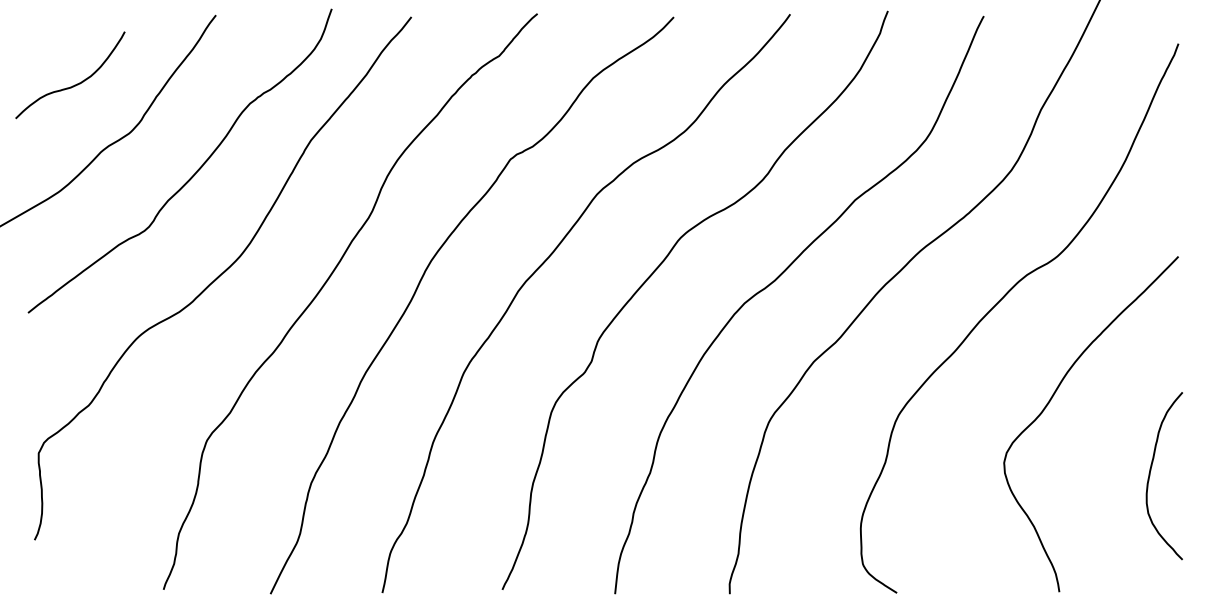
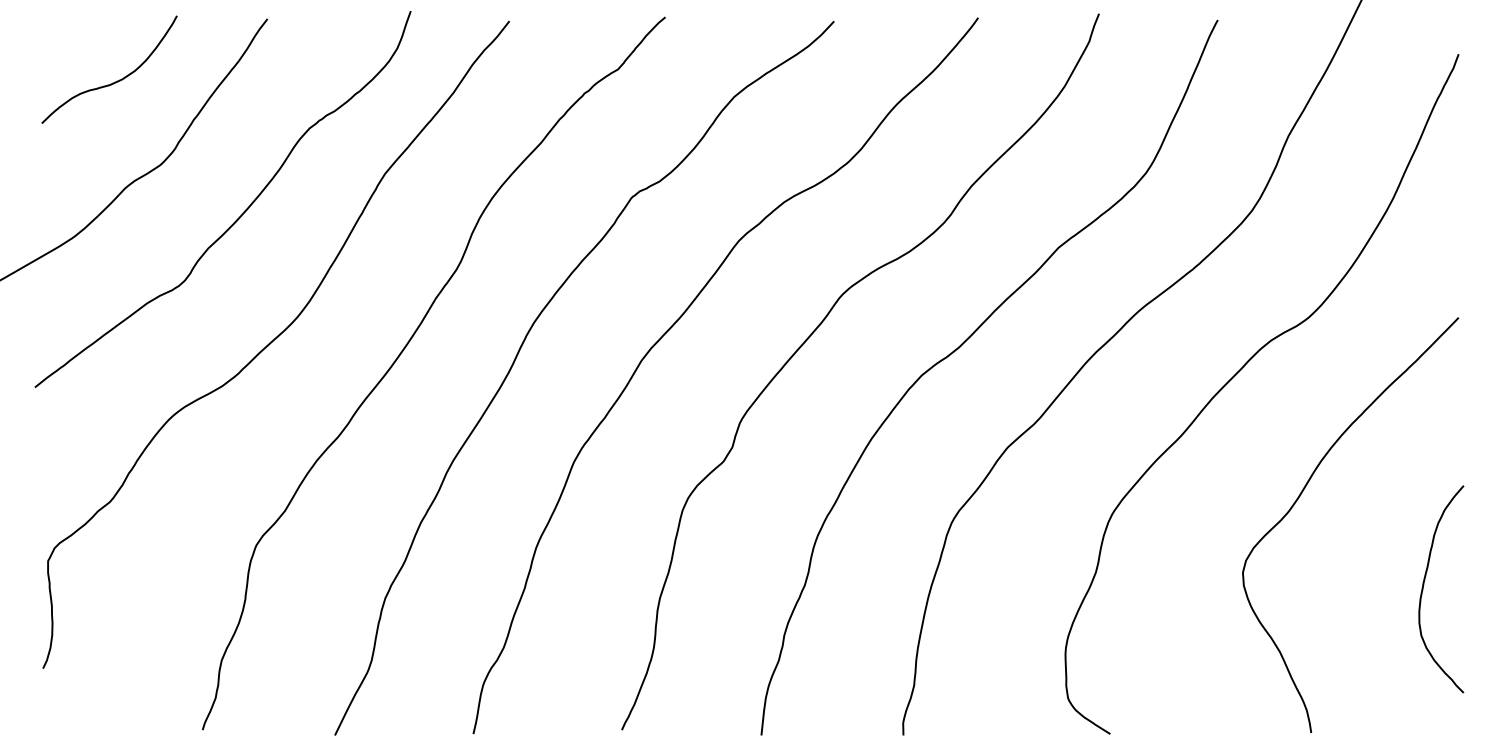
curve: (74, 84) -> (114, 81), moved

